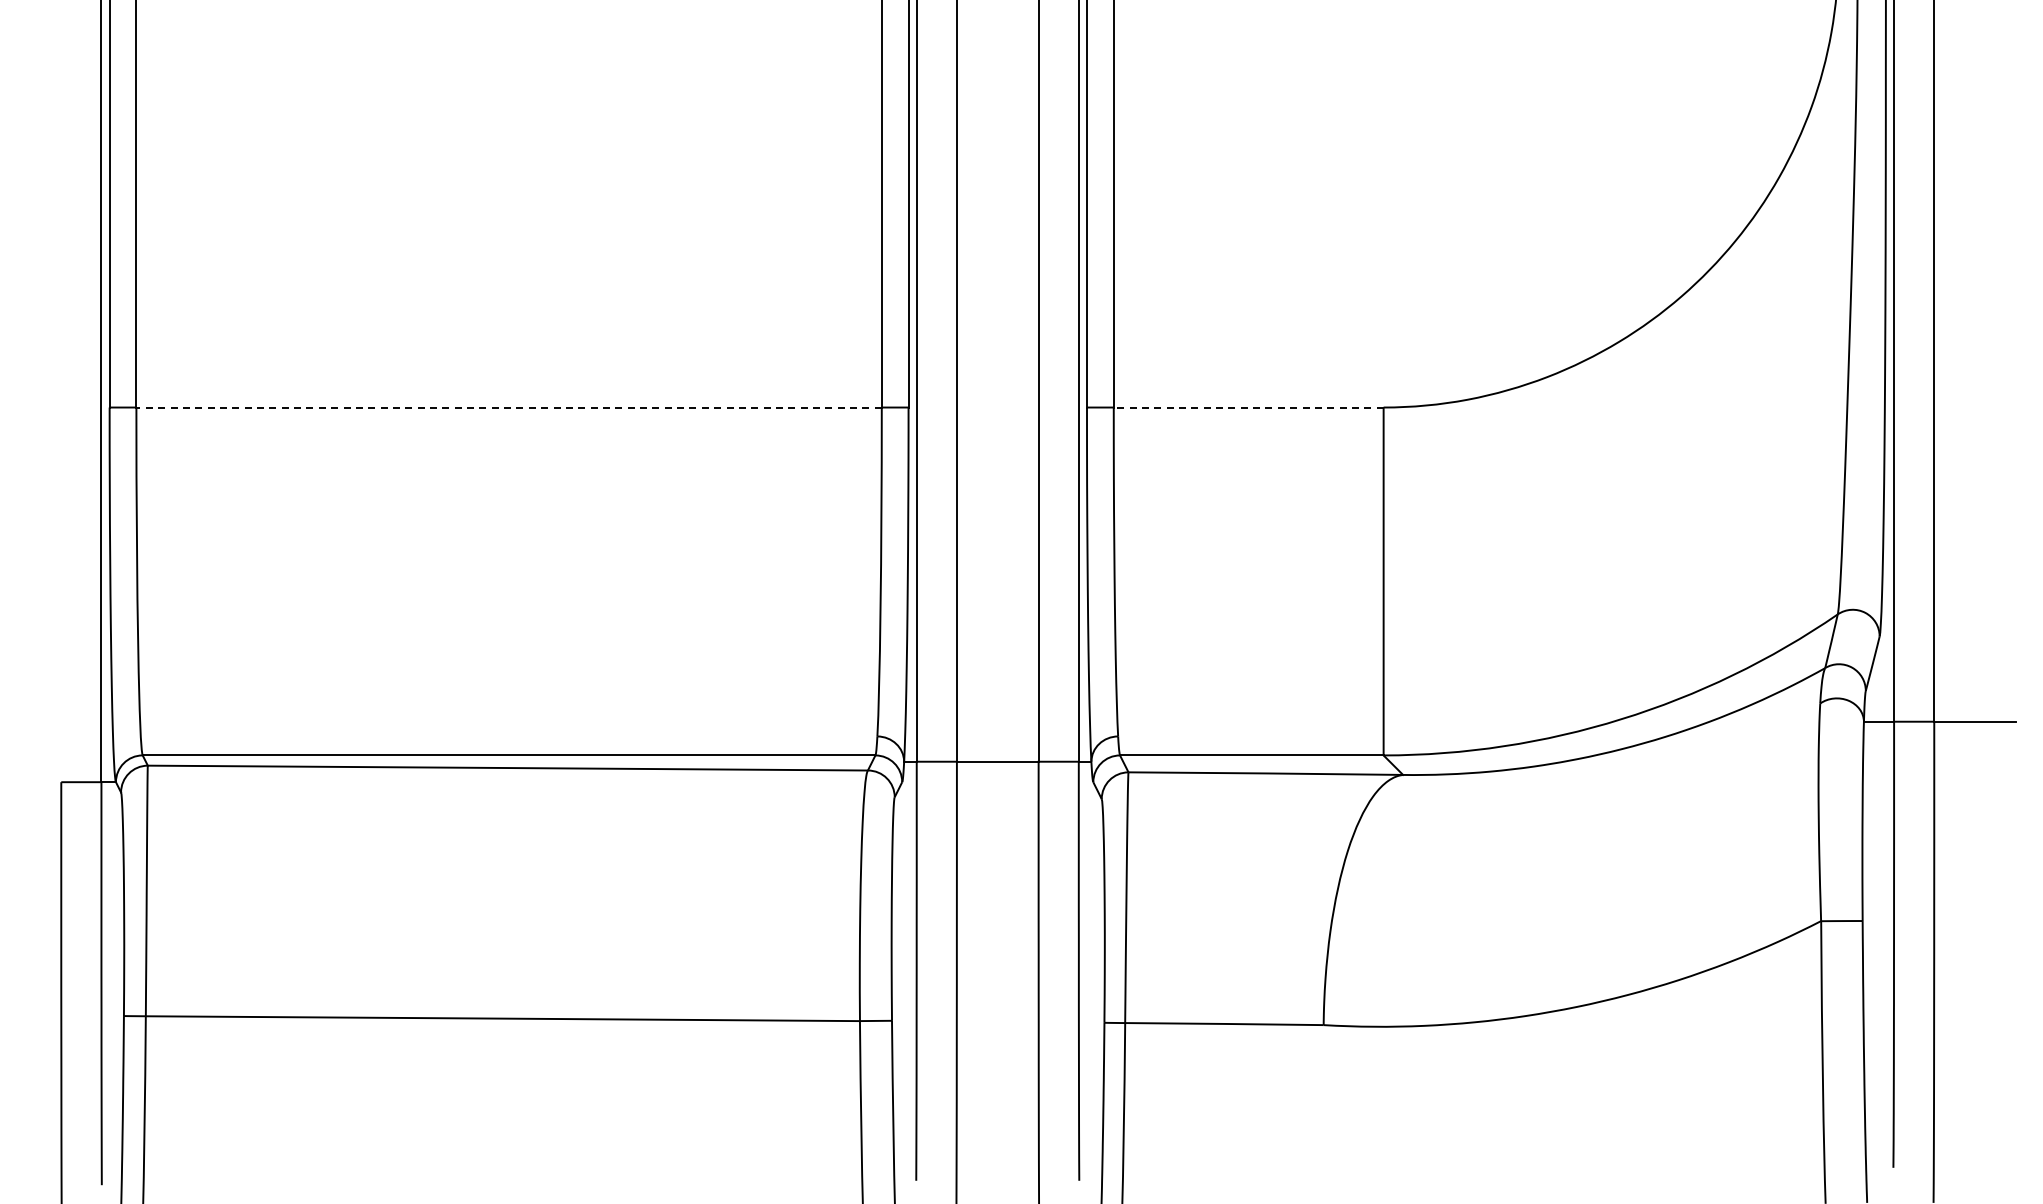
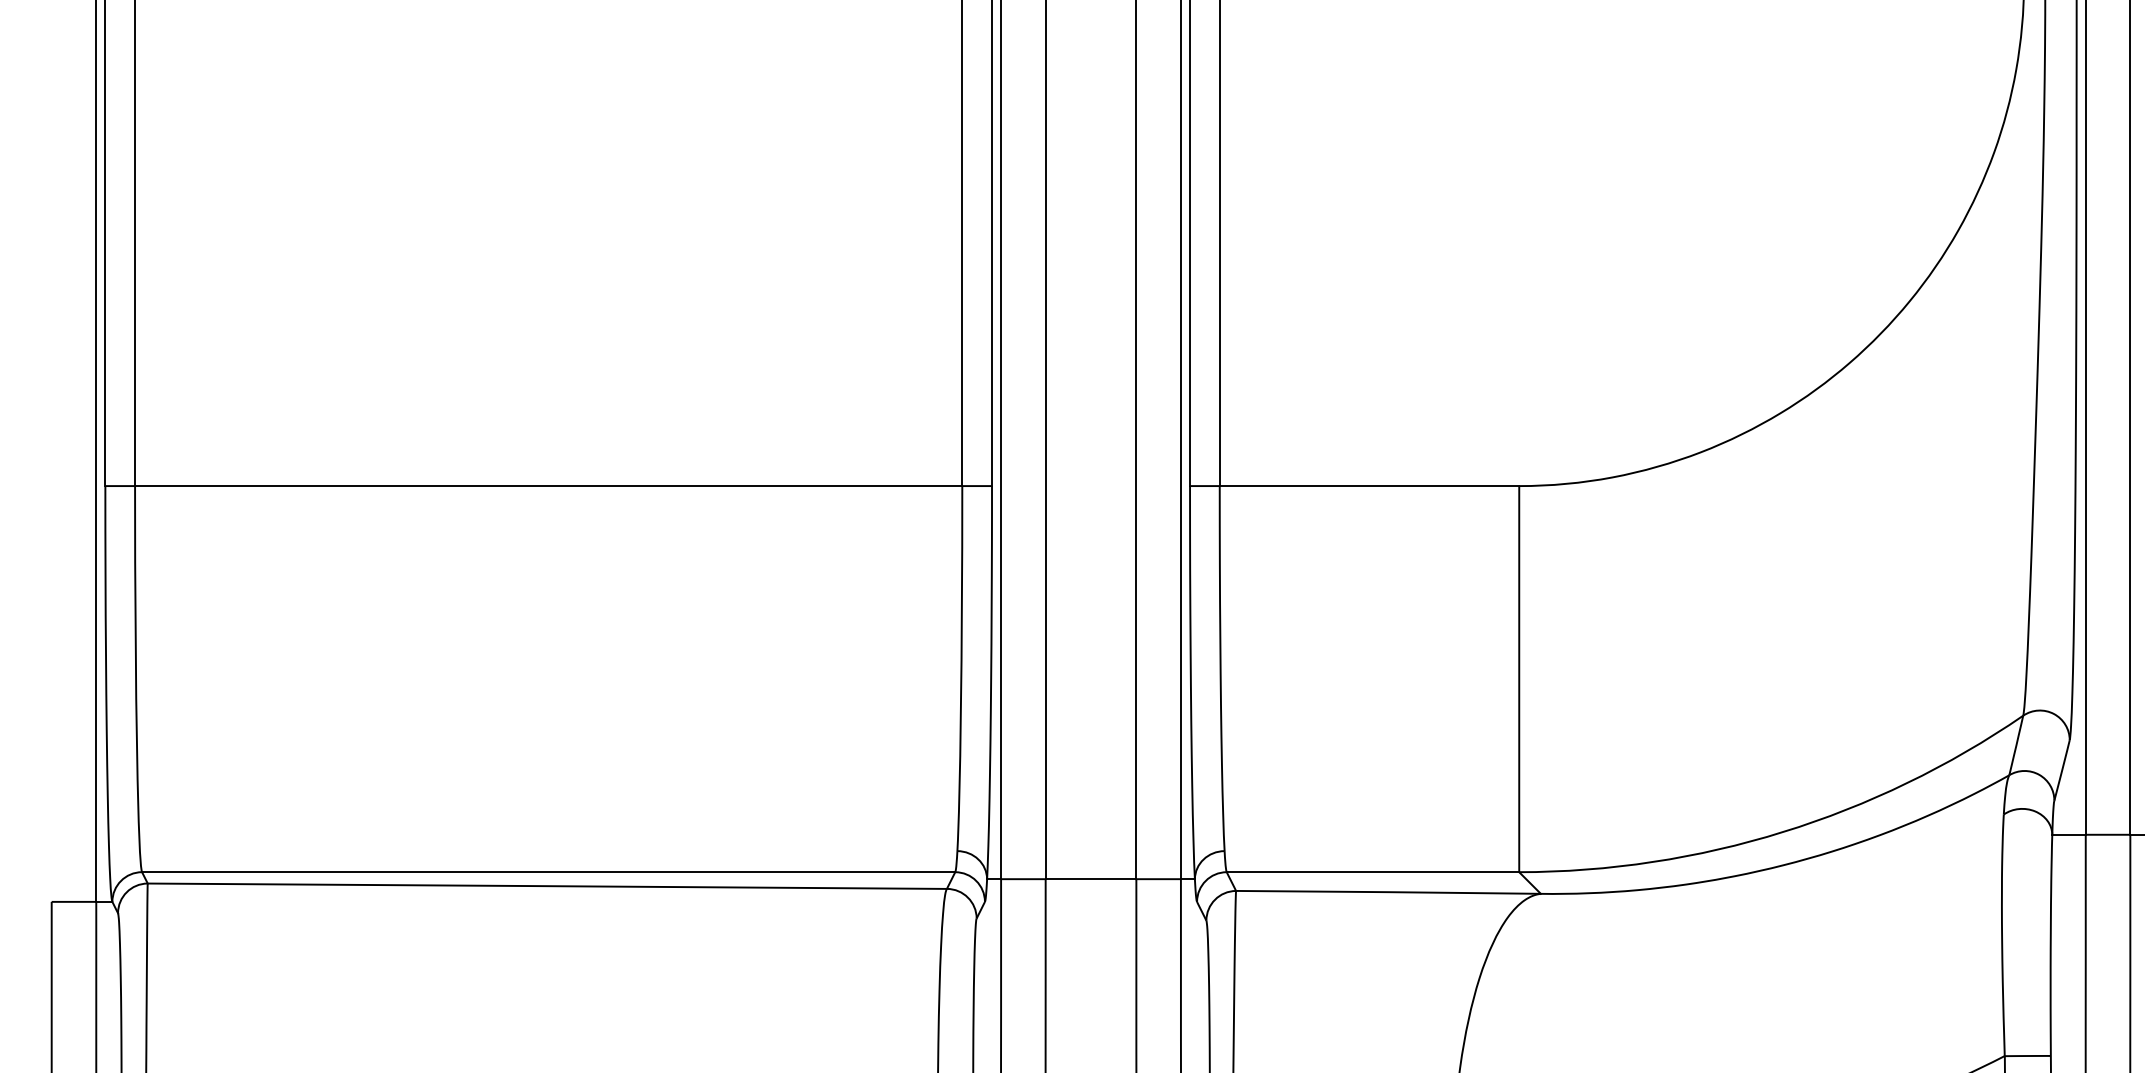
line: (509, 407) -> (549, 486), dashed -> solid
line: (1248, 407) -> (1369, 486), dashed -> solid

